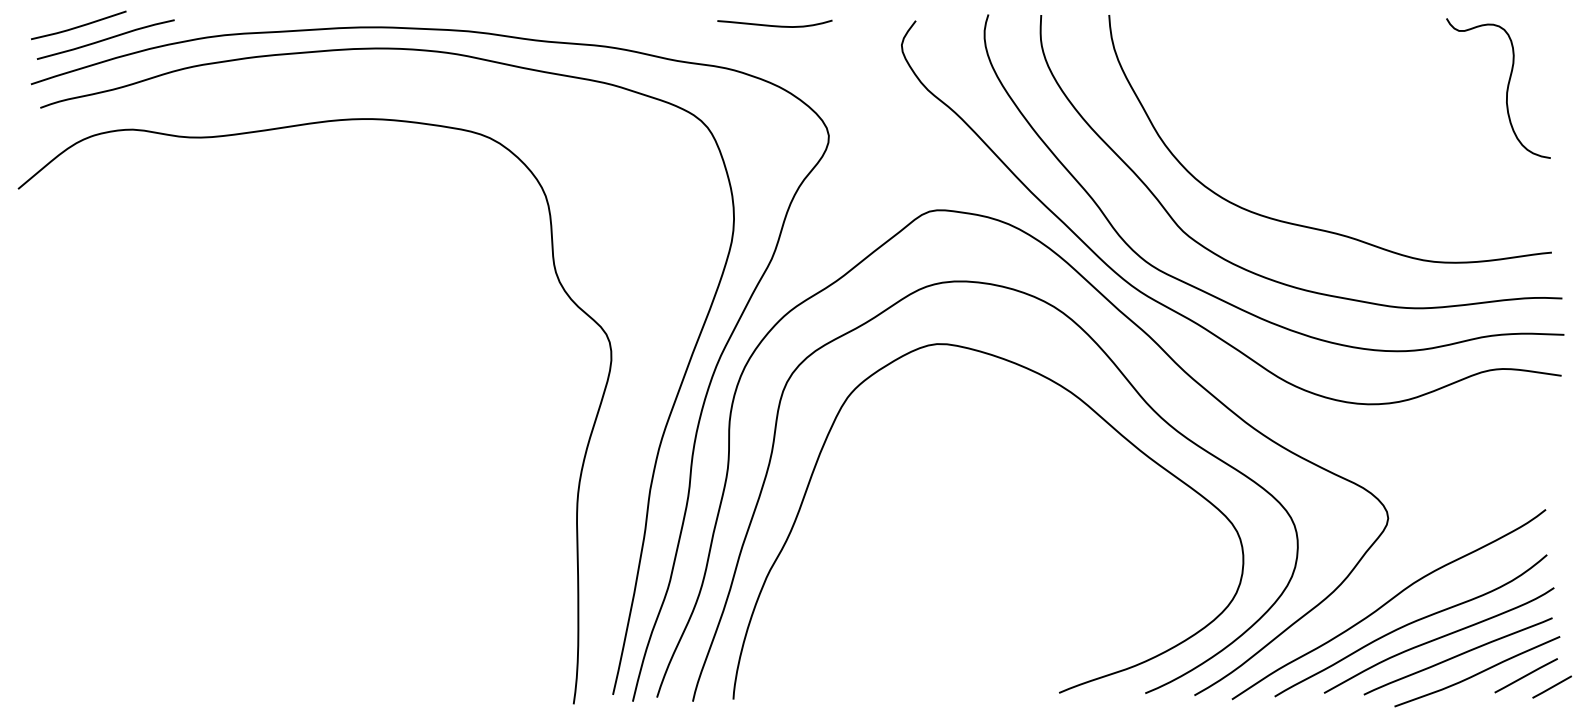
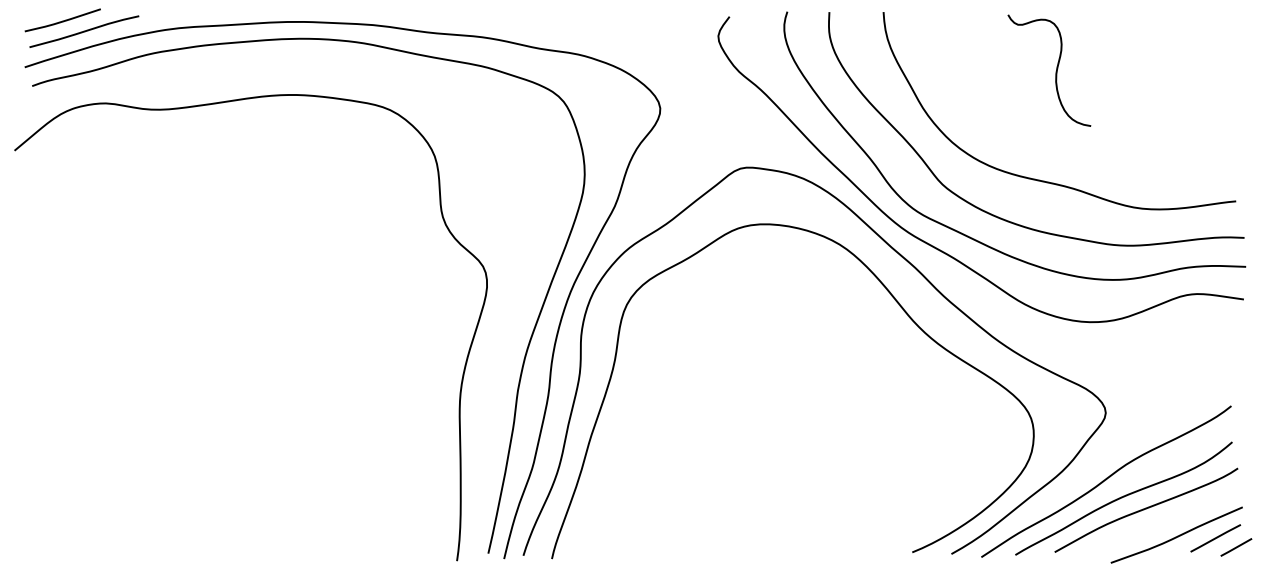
curve: (774, 25) -> (616, 20), removed
curve: (1506, 88) -> (1055, 70), moved
curve: (1084, 404) -> (863, 322), removed
curve: (1457, 656) -> (1160, 523), removed

